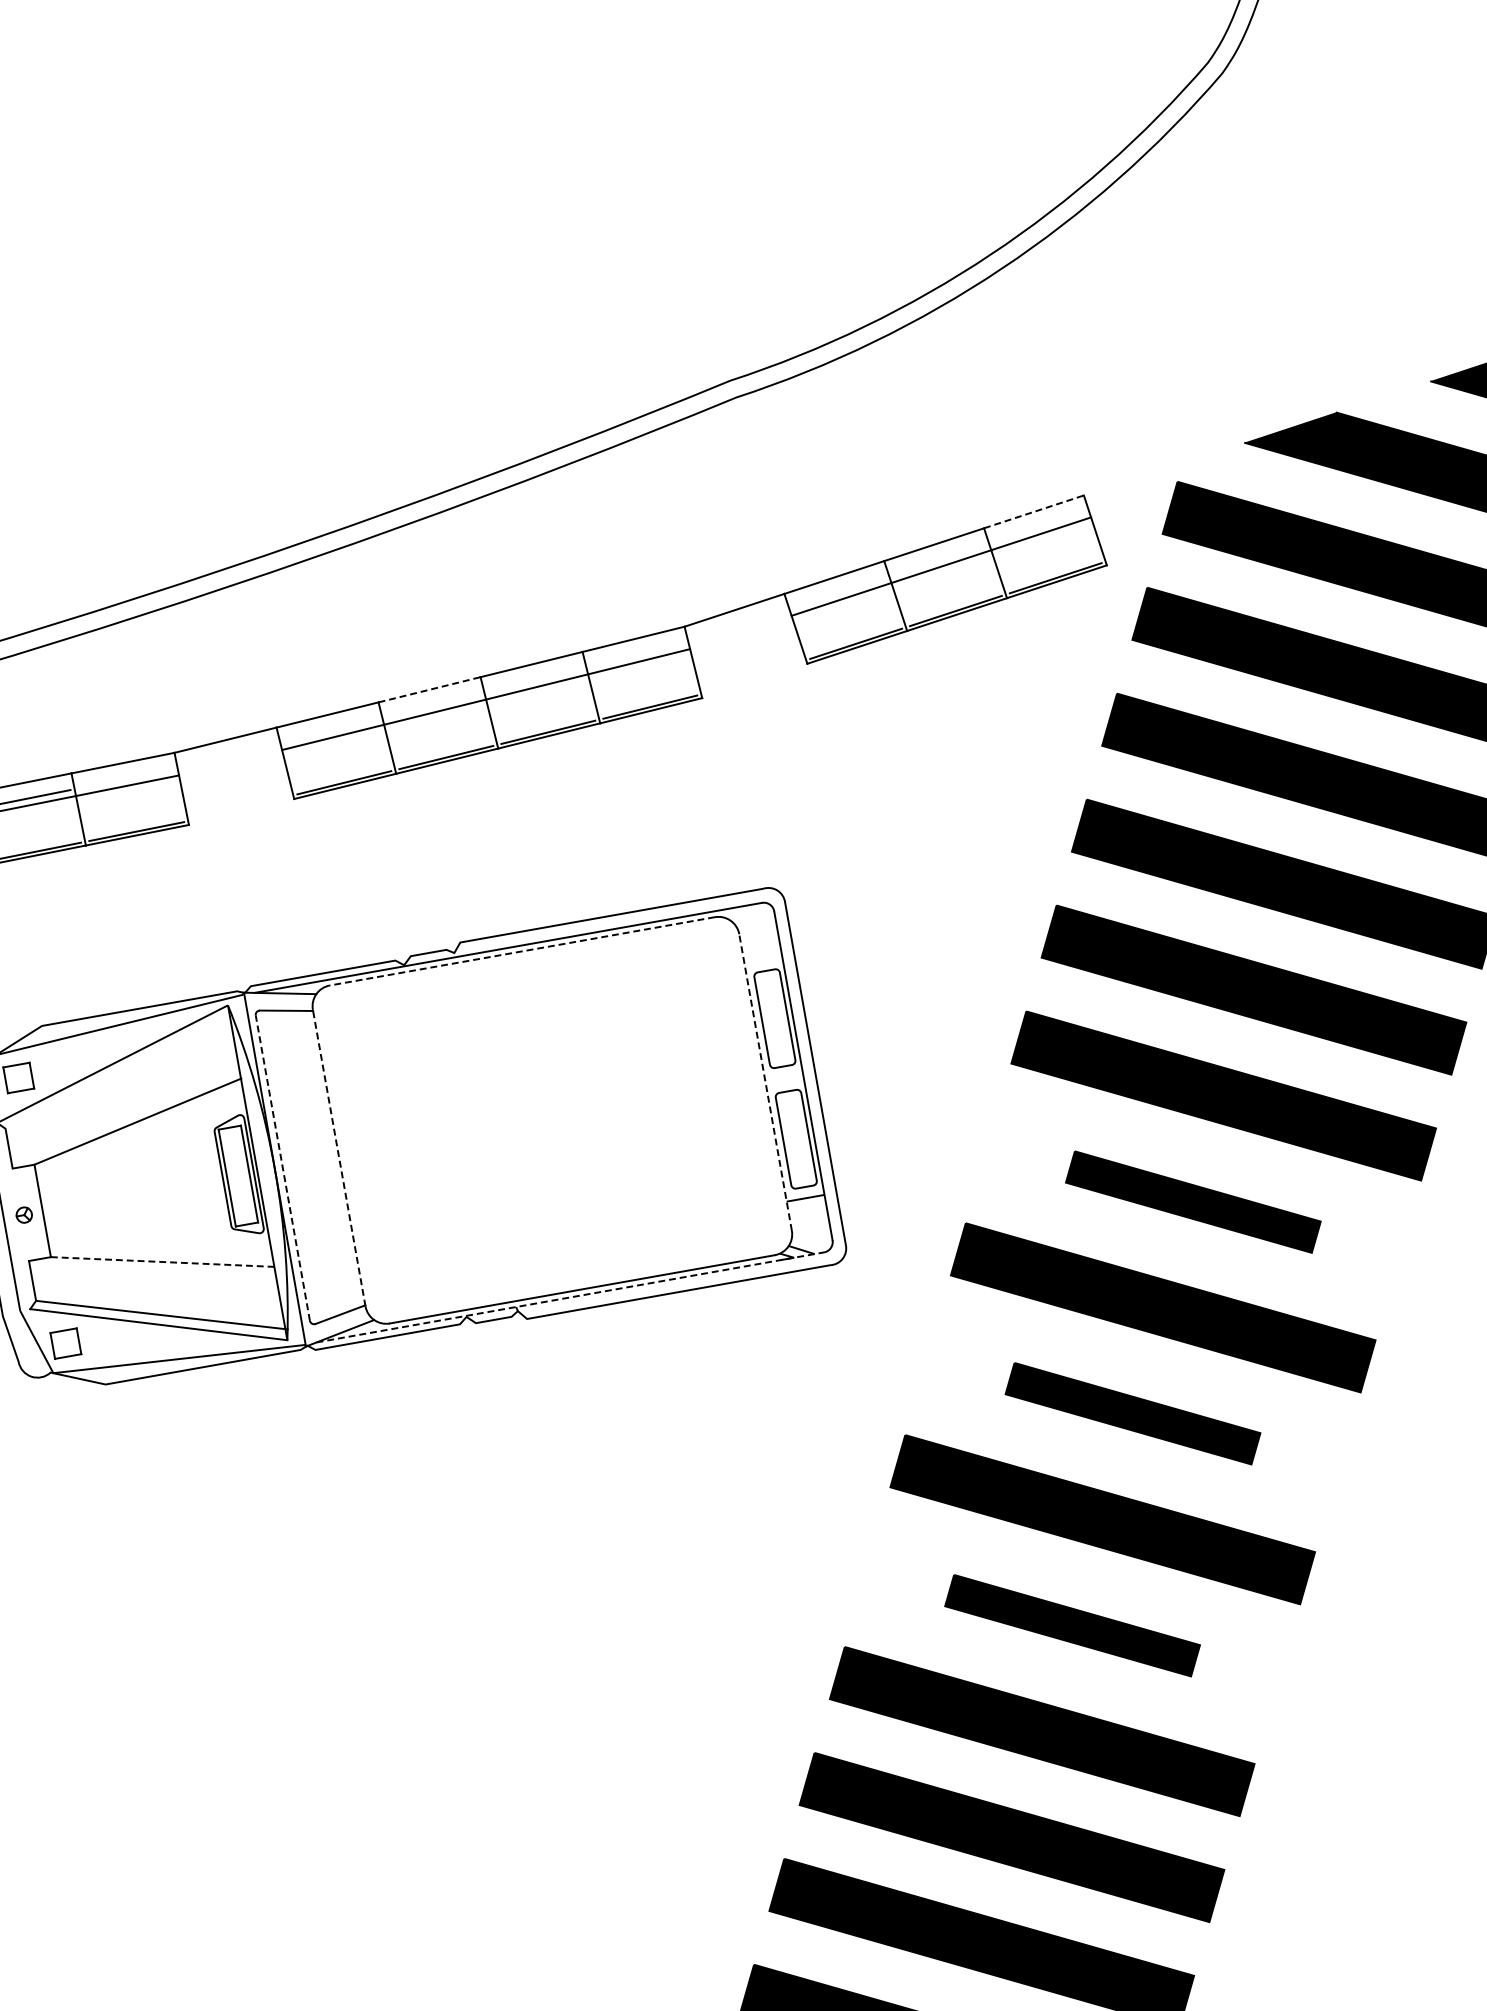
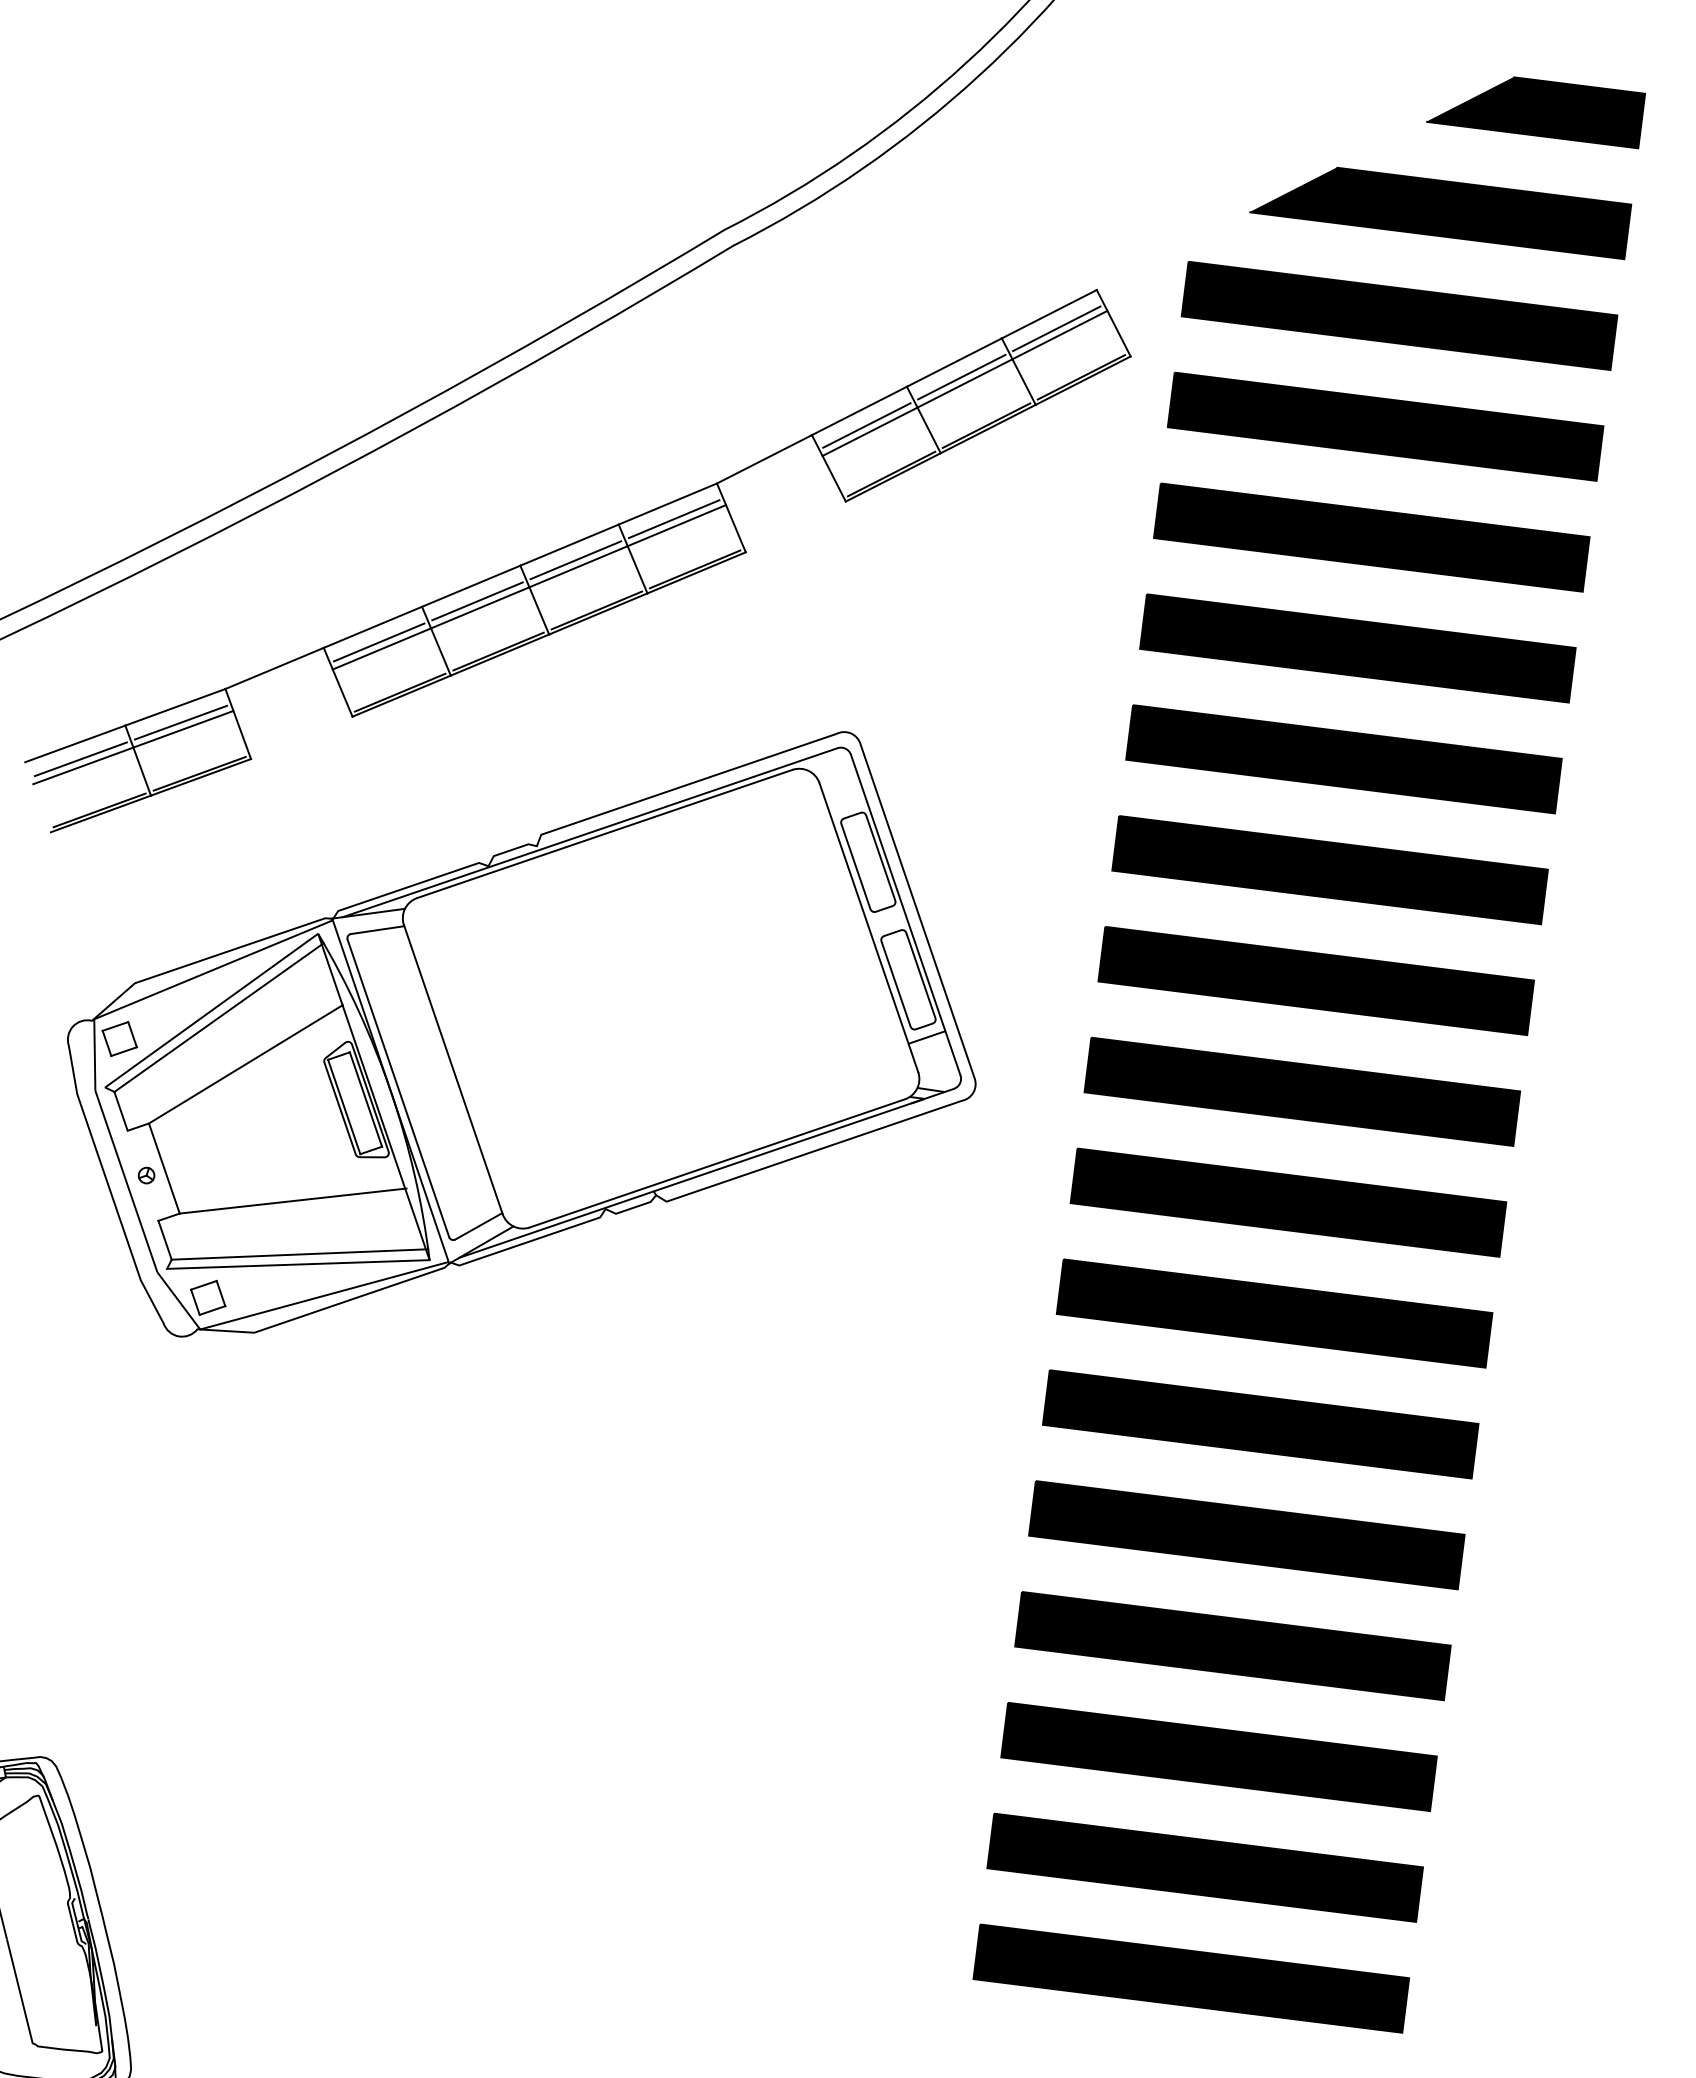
line: (1034, 511) -> (1049, 313), dashed -> solid
line: (1038, 526) -> (1056, 328), added
line: (938, 559) -> (961, 376), added
line: (839, 592) -> (866, 425), added
line: (636, 655) -> (673, 519), added
line: (535, 680) -> (575, 560), added
line: (429, 690) -> (471, 586), dashed -> solid
line: (433, 705) -> (477, 601), added
line: (330, 730) -> (378, 642), added
line: (125, 778) -> (180, 722), added
line: (521, 951) -> (604, 834), dashed -> solid
line: (118, 1071) -> (218, 1017), added
line: (765, 1082) -> (868, 927), dashed -> solid
line: (339, 1158) -> (453, 1069), dashed -> solid
line: (283, 1167) -> (398, 1087), dashed -> solid
part: (1192, 1202) -> (1315, 981), size x1.67
line: (163, 1262) -> (293, 1201), dashed -> solid
line: (571, 1297) -> (707, 1173), dashed -> solid
part: (1133, 1413) -> (1288, 1202), size x1.67
part: (1072, 1625) -> (1260, 1424), size x1.67

